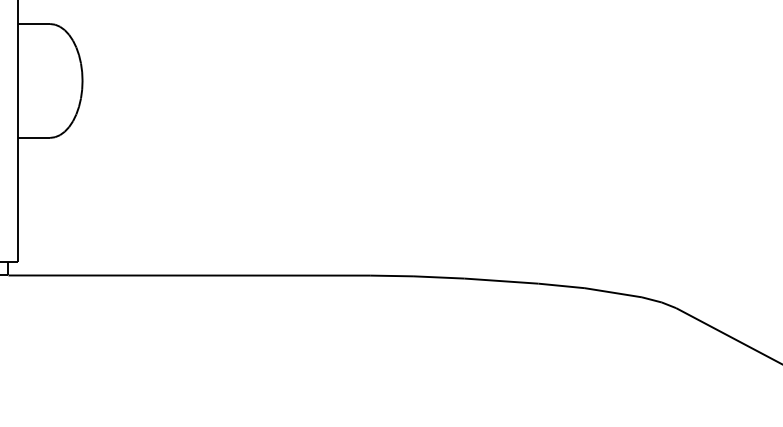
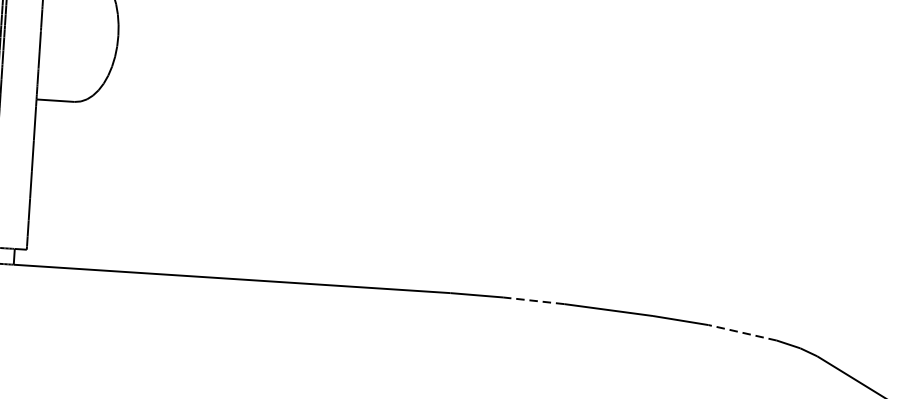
line: (438, 277) -> (532, 300), solid -> dashed
line: (613, 292) -> (742, 332), solid -> dashed

